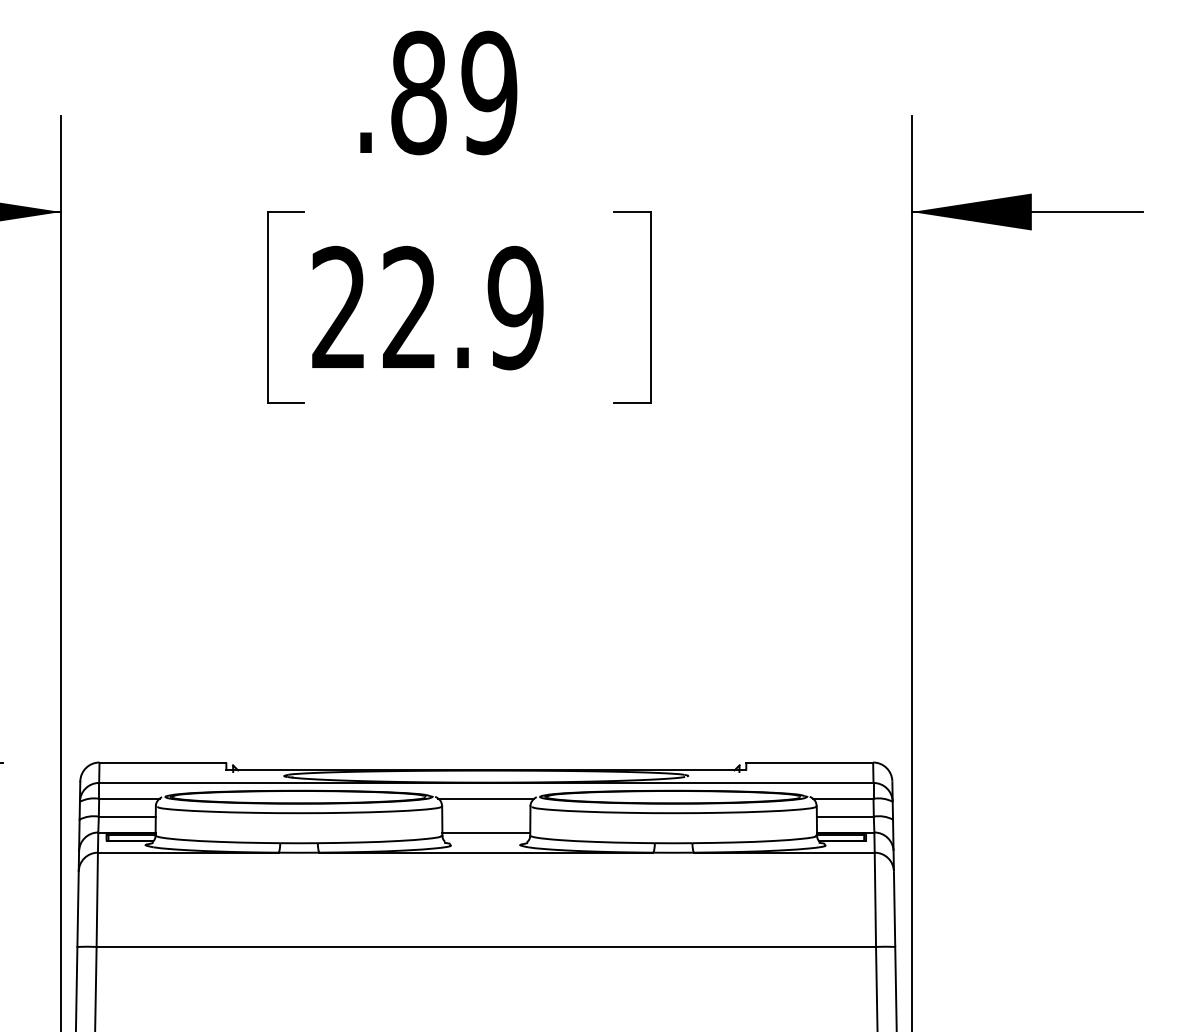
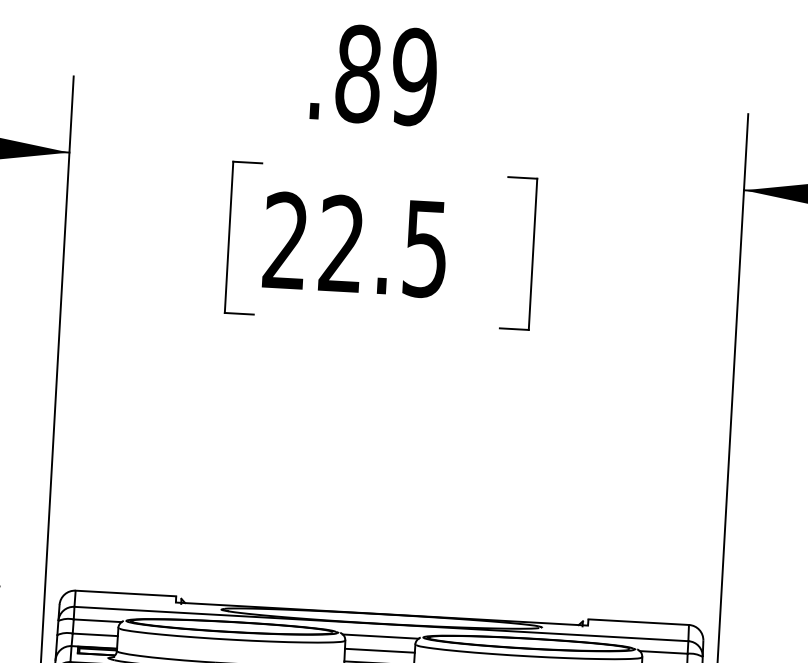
text: (515, 307) -> (425, 248), 22.9 -> 22.5
line: (486, 816) -> (380, 650), added

